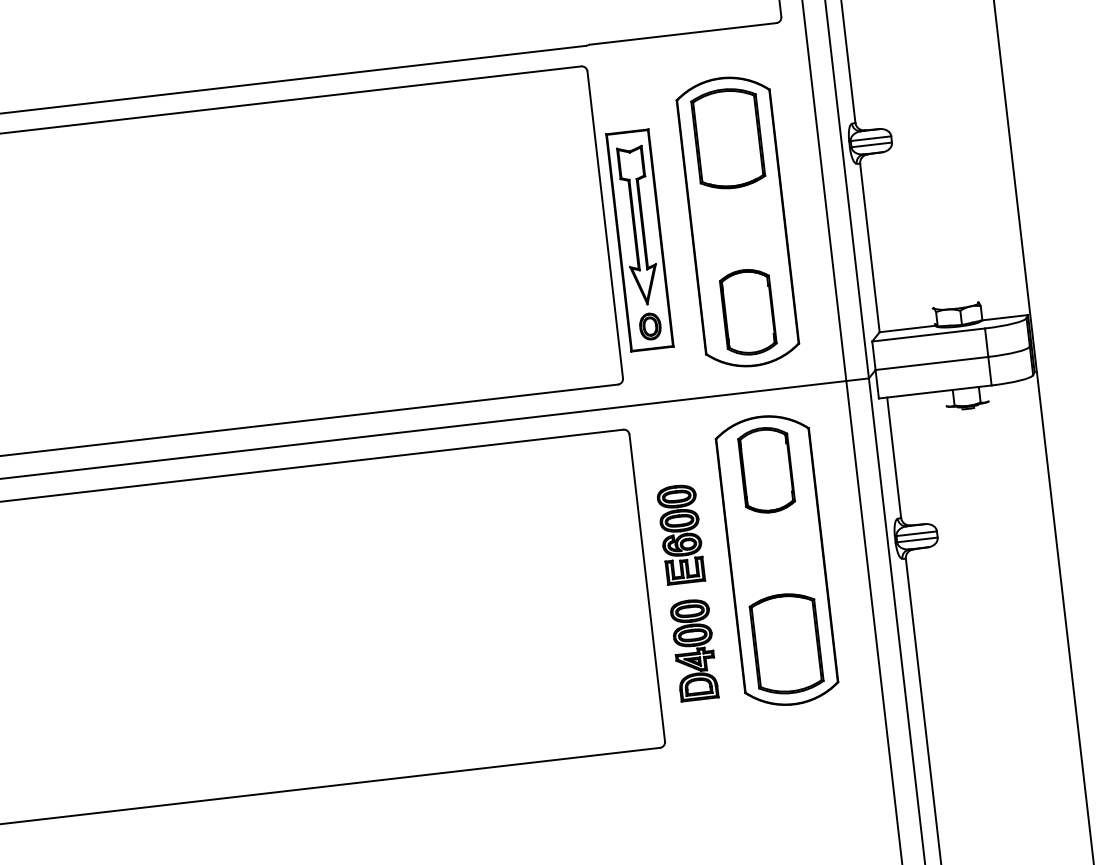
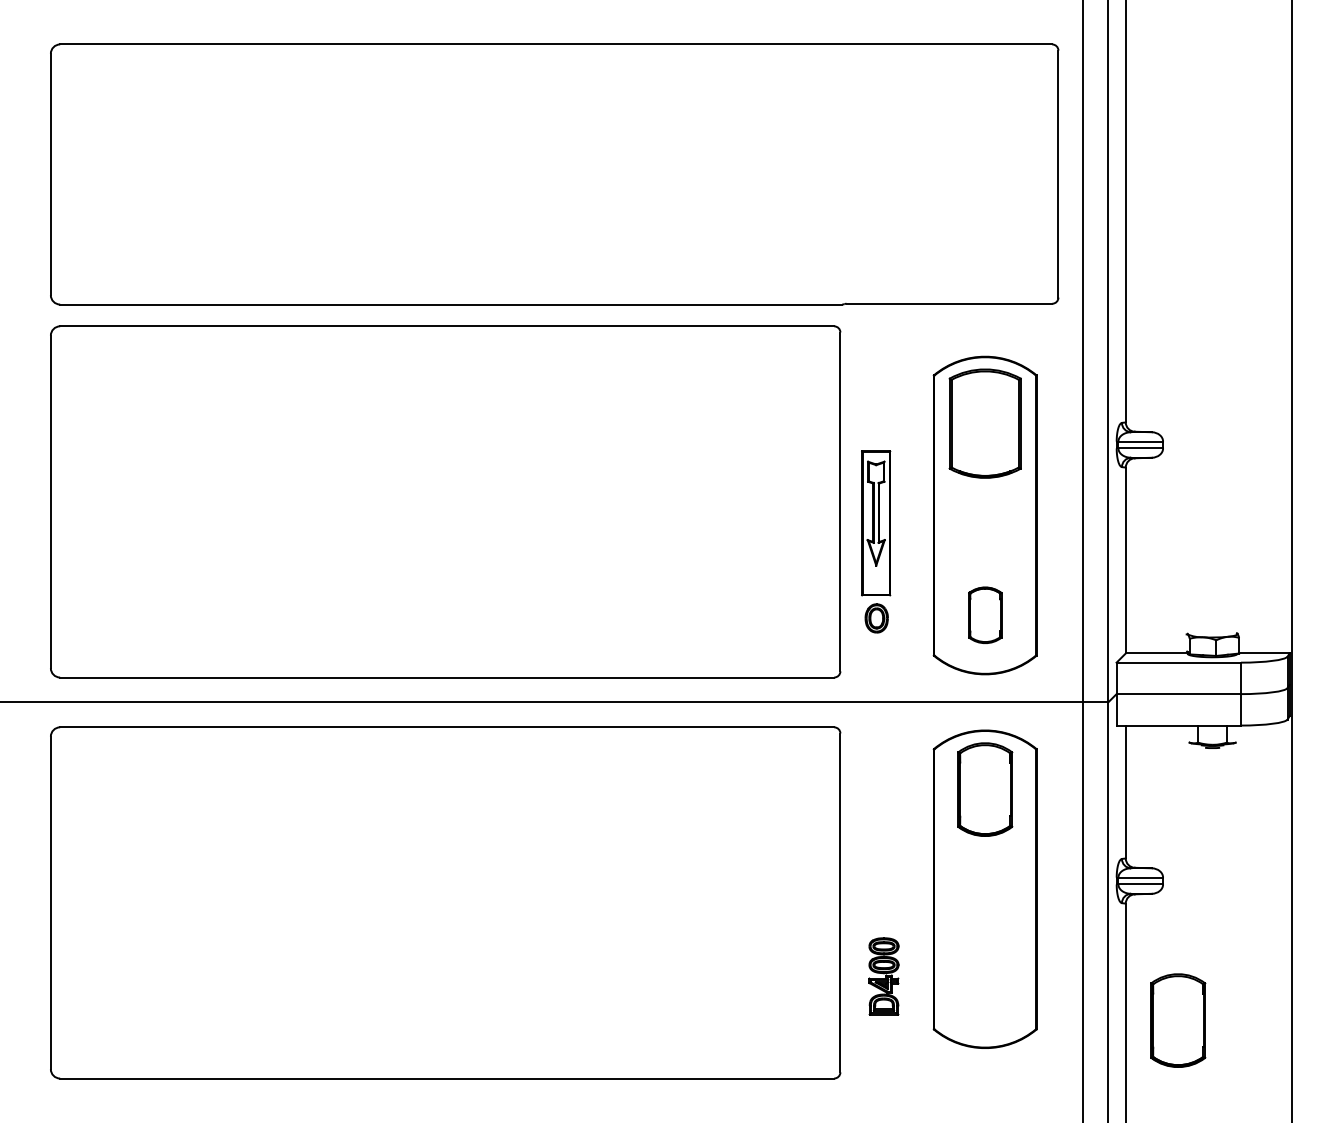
part: (639, 240) -> (875, 523), size x0.6
part: (748, 312) -> (985, 615), size x0.6
part: (680, 534) -> (883, 848), removed
part: (786, 644) -> (984, 981), removed
part: (694, 650) -> (883, 976), size x0.7
part: (965, 659) -> (1178, 1020), added

